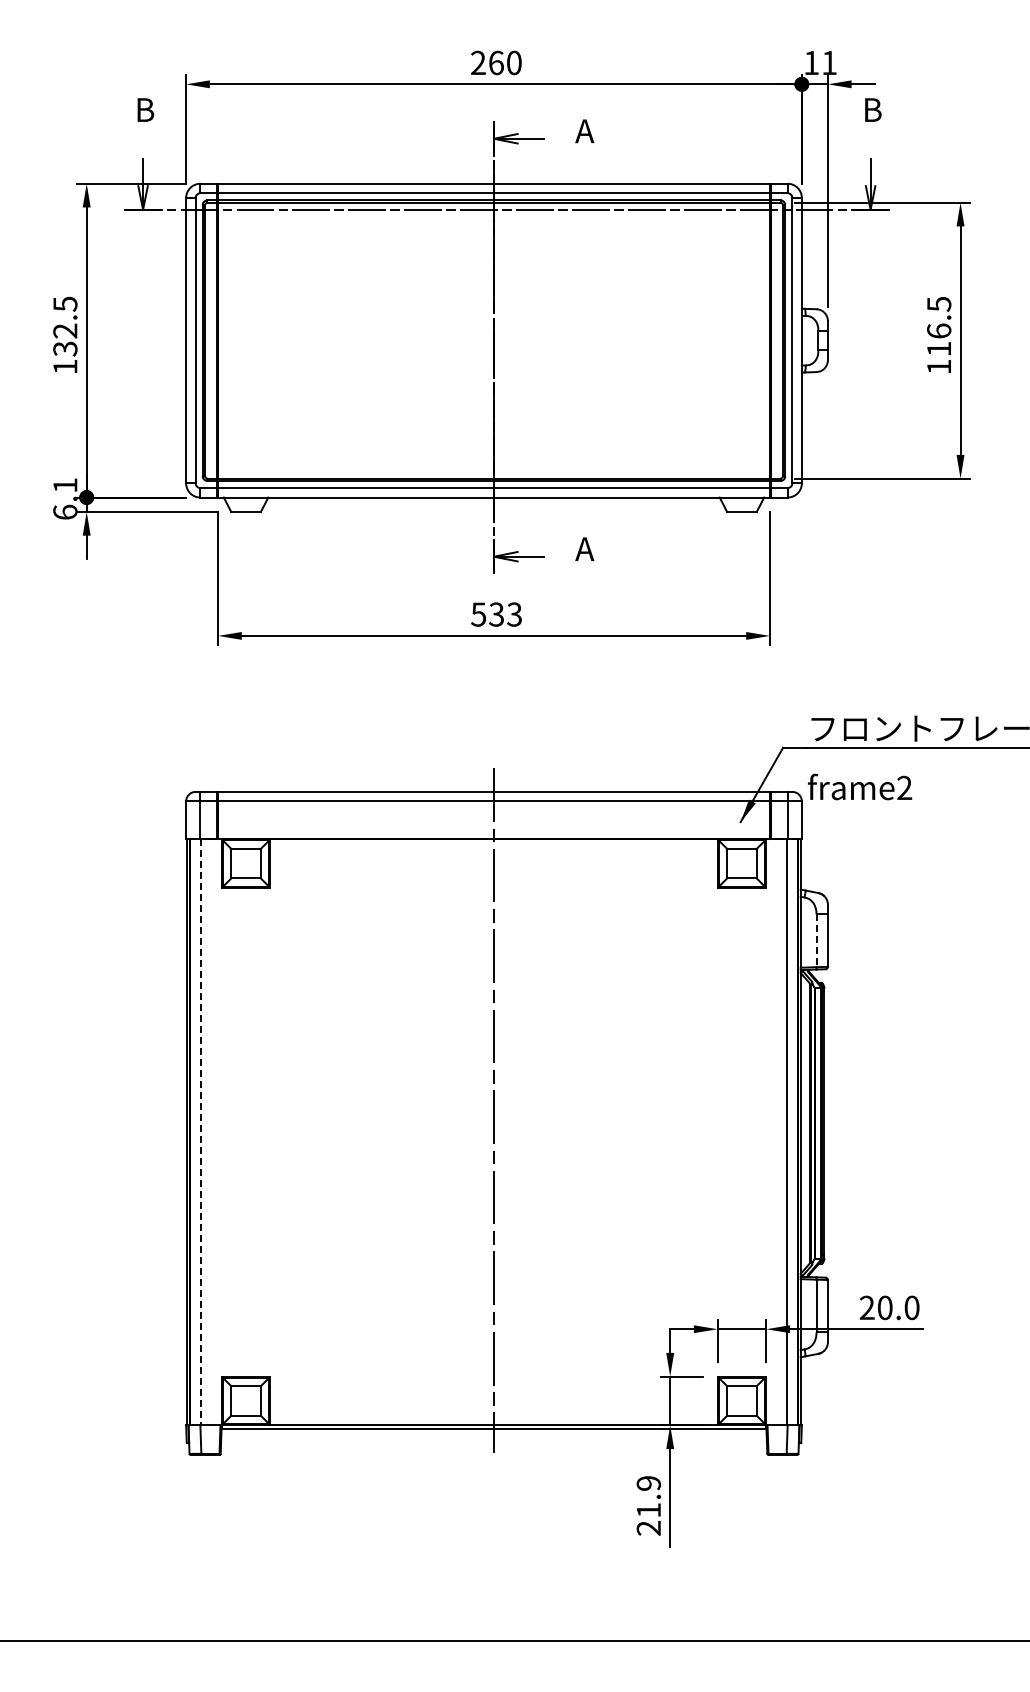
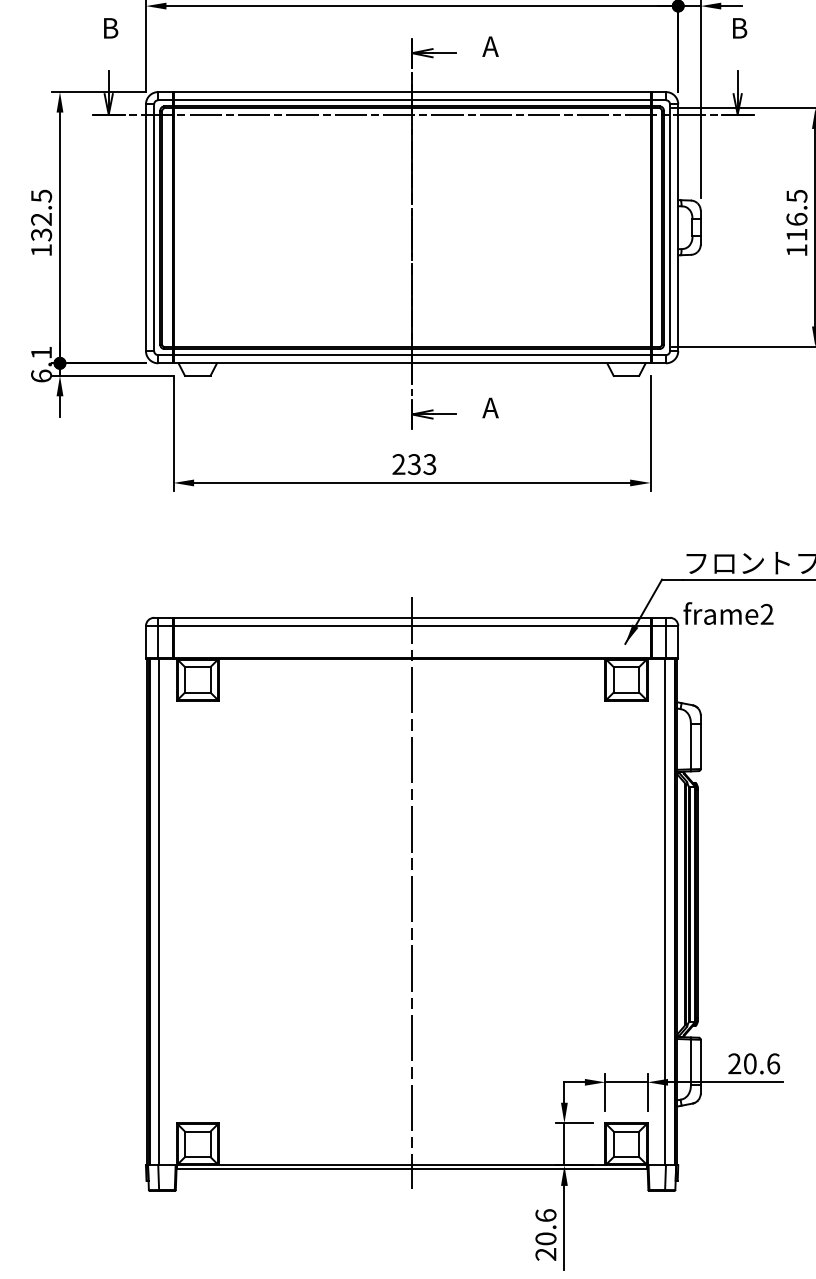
text: (478, 614) -> (398, 464), 533 -> 233
line: (816, 941) -> (690, 747), dashed -> solid
line: (200, 1132) -> (158, 912), dashed -> solid
text: (911, 1307) -> (773, 1063), 20.0 -> 20.6
text: (648, 1496) -> (545, 1226), 21.9 -> 20.6

